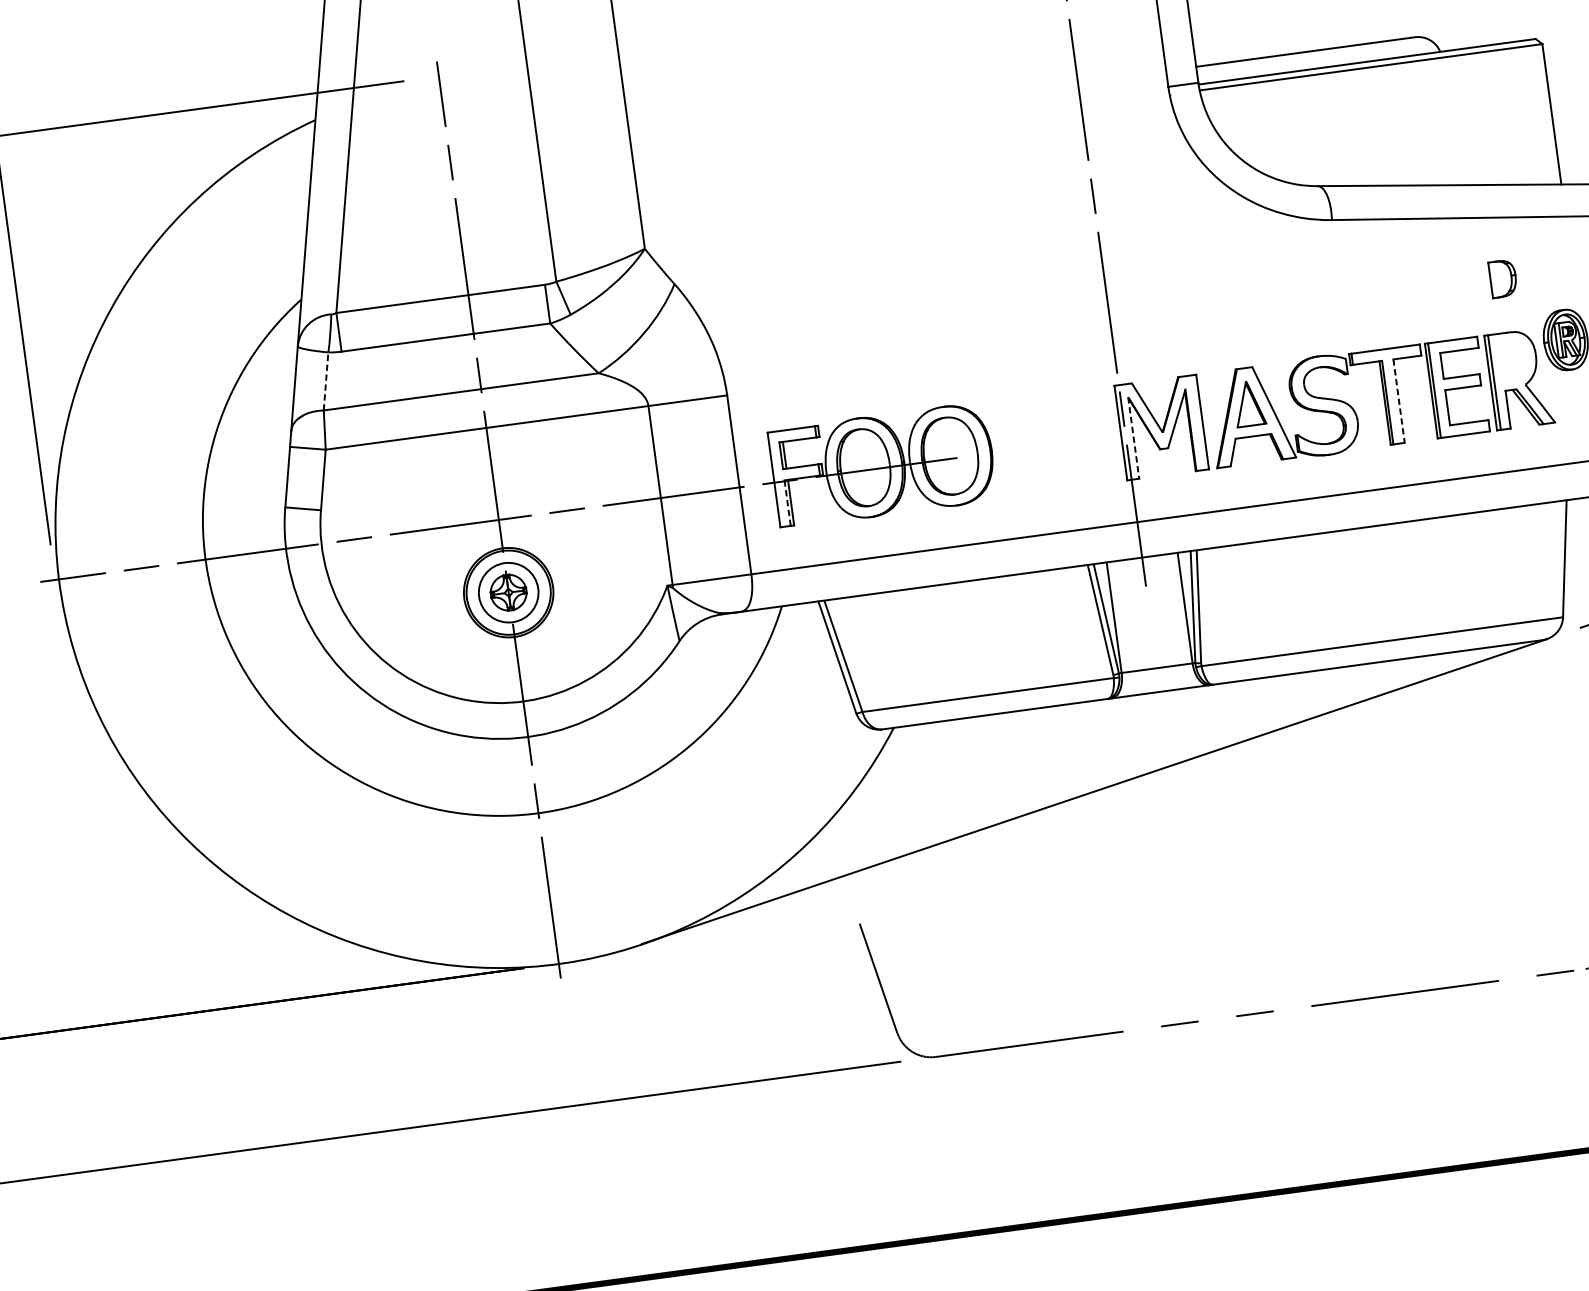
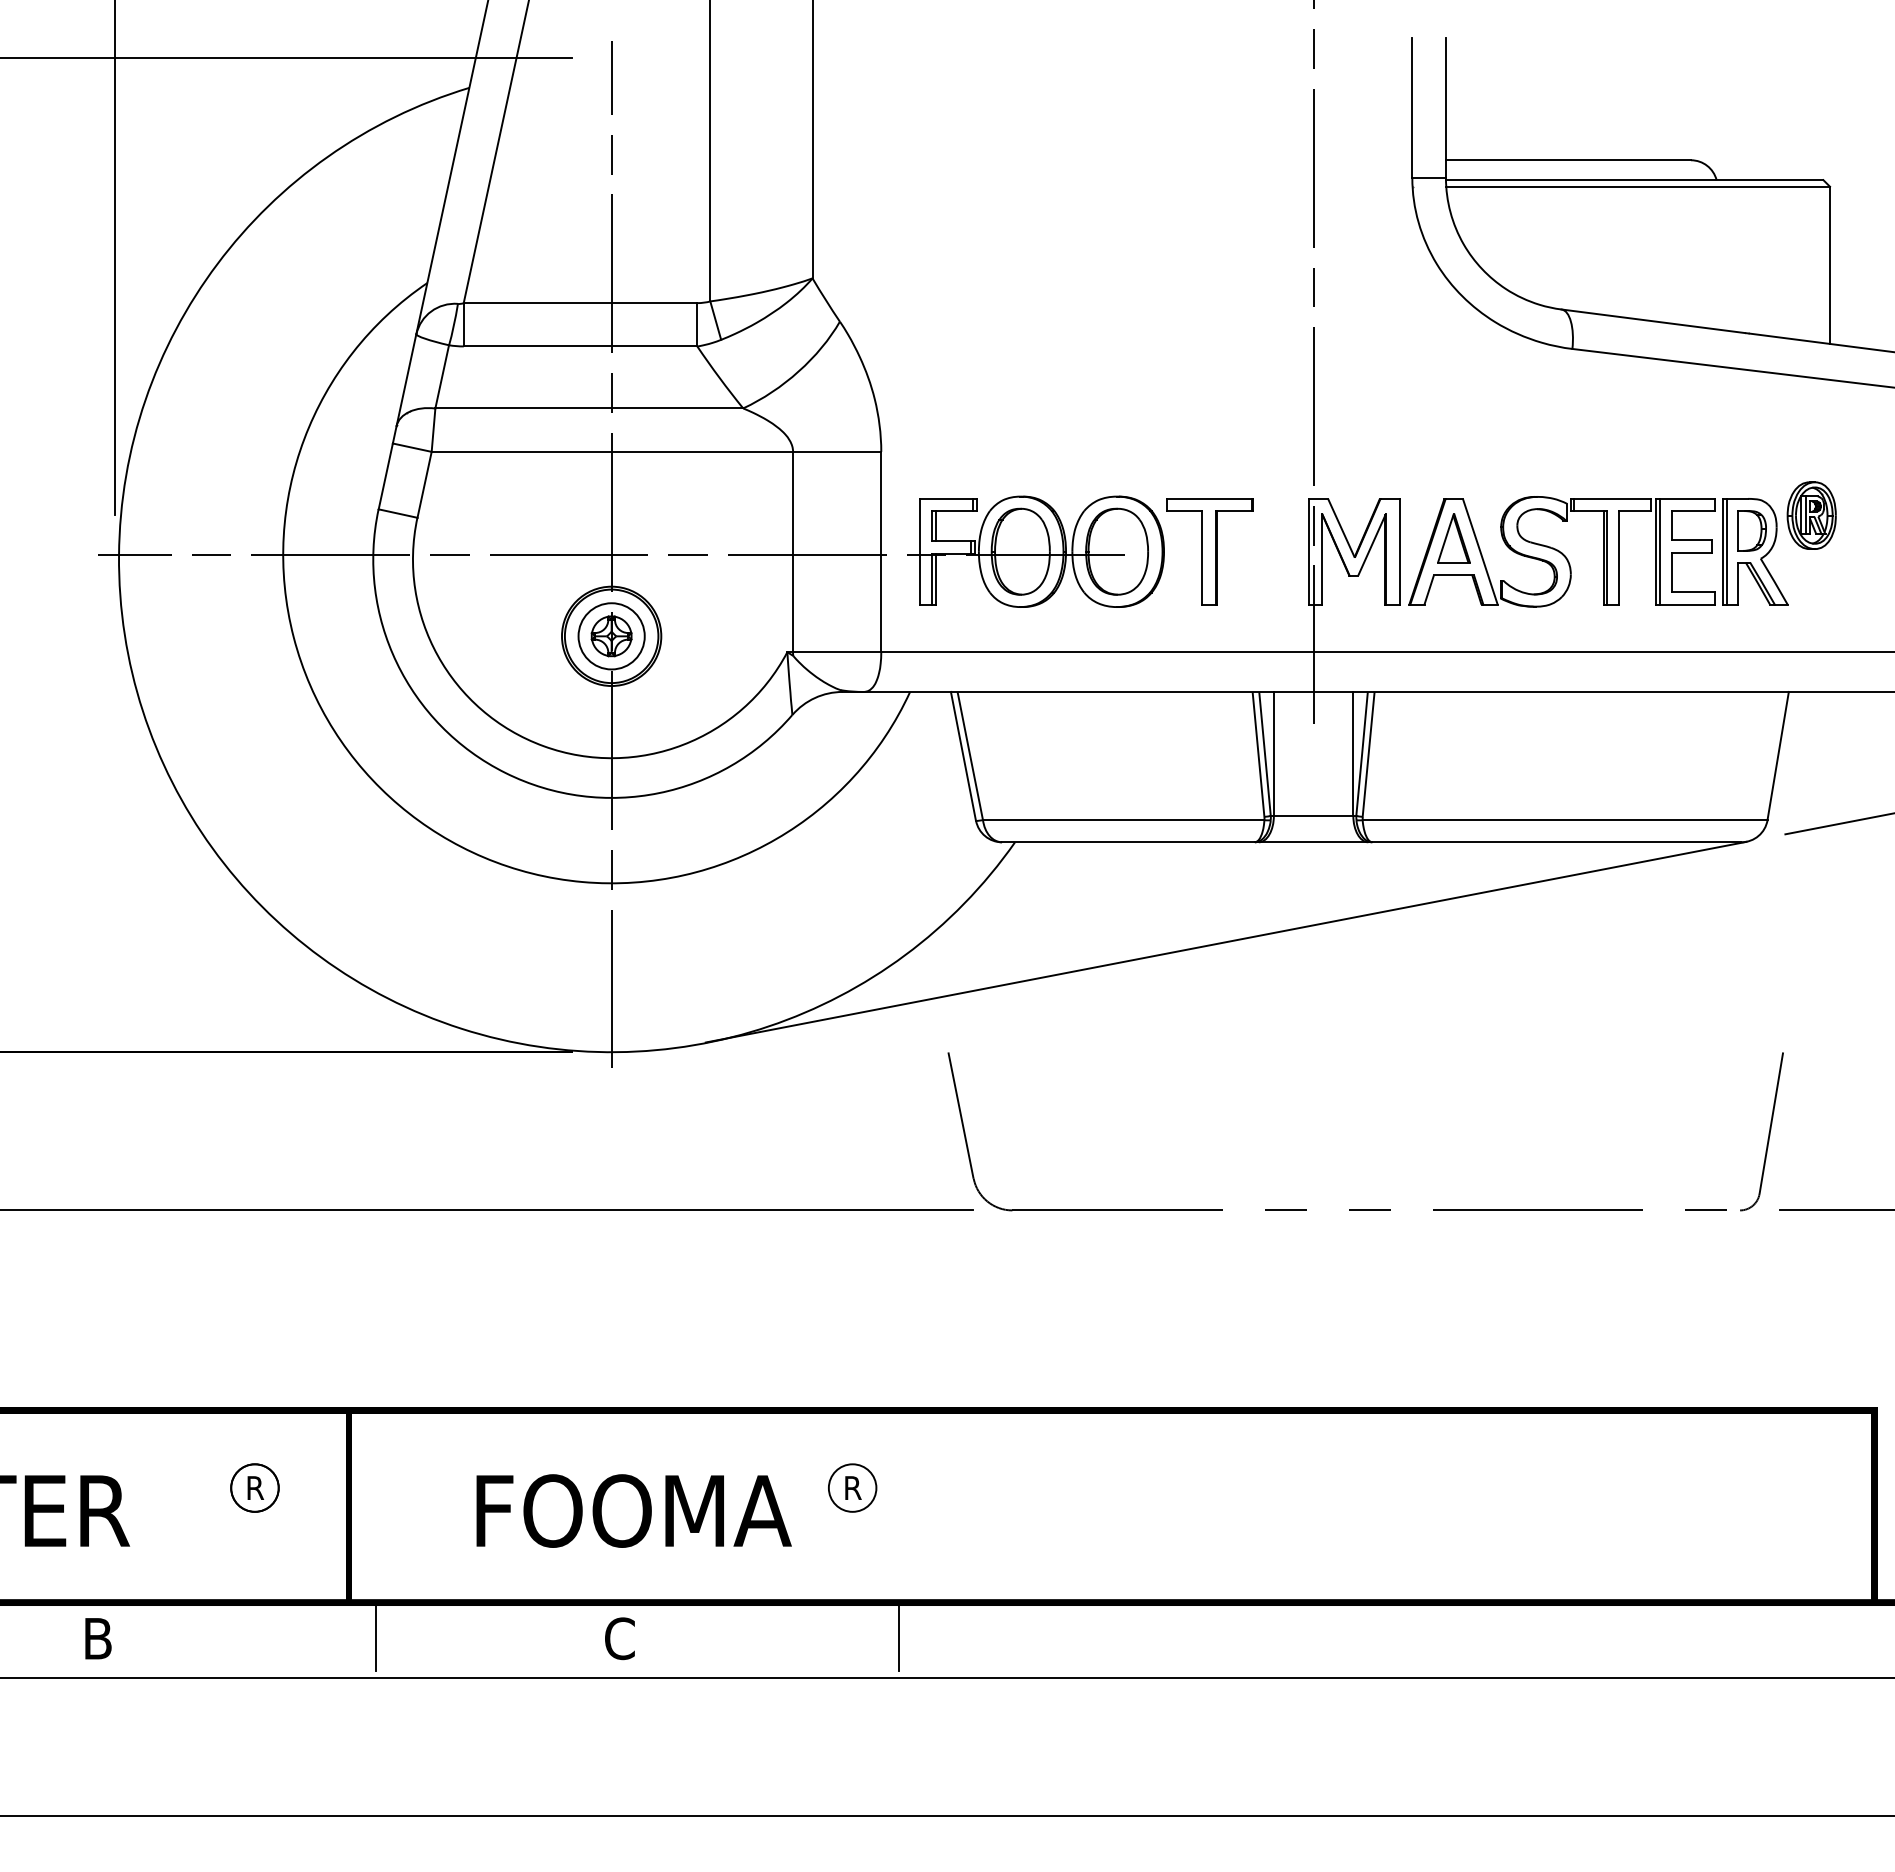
part: (1502, 278) -> (1751, 530), moved
line: (326, 381) -> (442, 376), dashed -> solid
line: (1399, 401) -> (1619, 558), dashed -> solid
line: (1134, 438) -> (1322, 559), dashed -> solid
part: (1032, 444) -> (1209, 551), added
line: (787, 503) -> (931, 579), dashed -> solid

